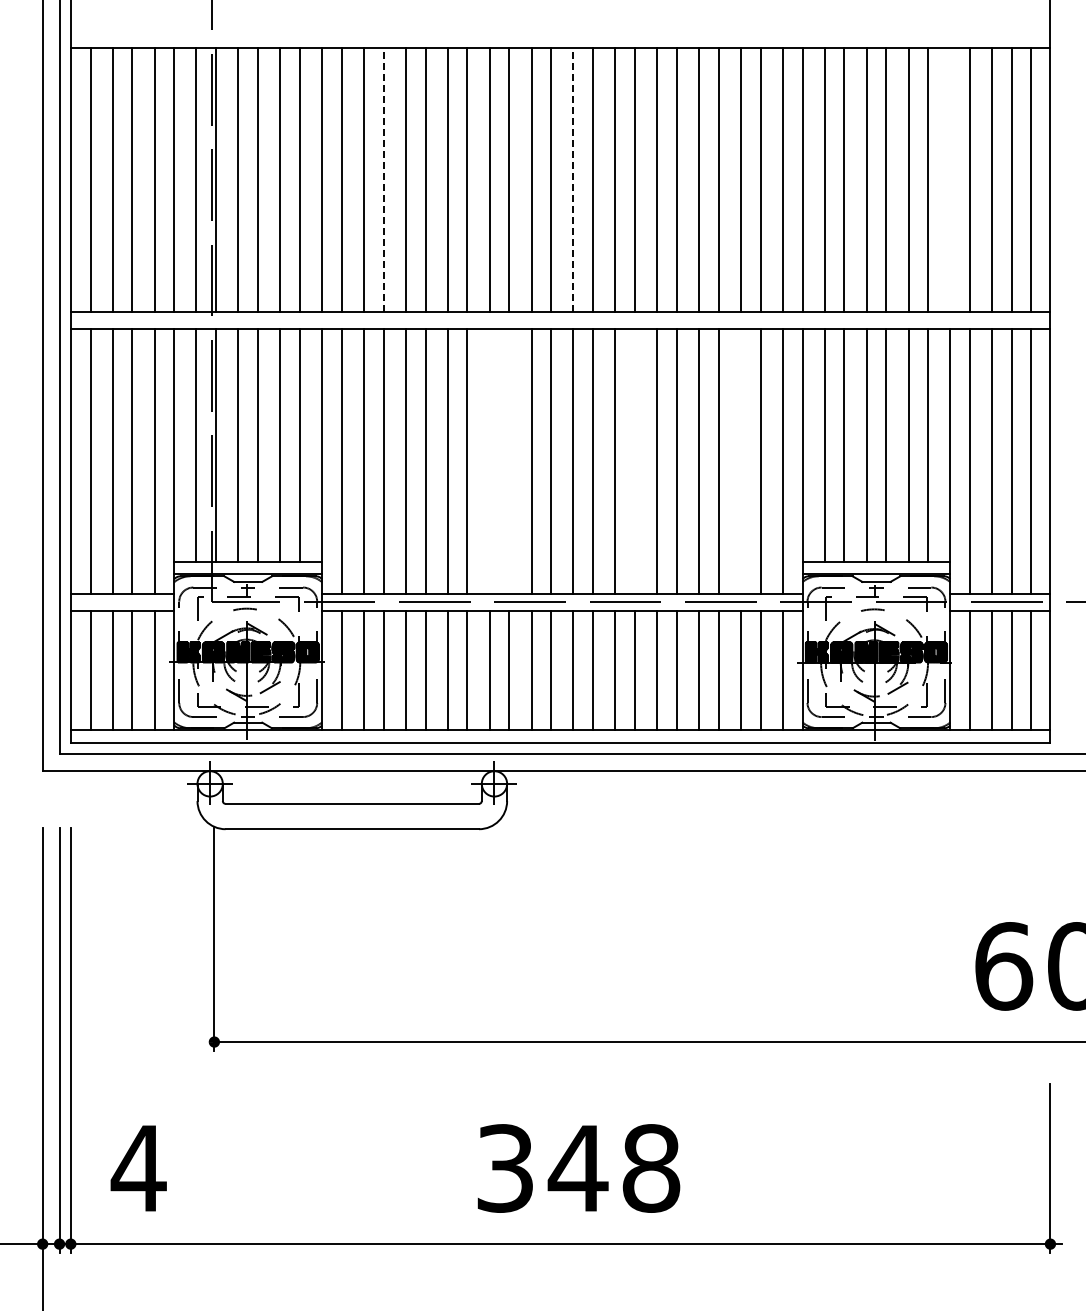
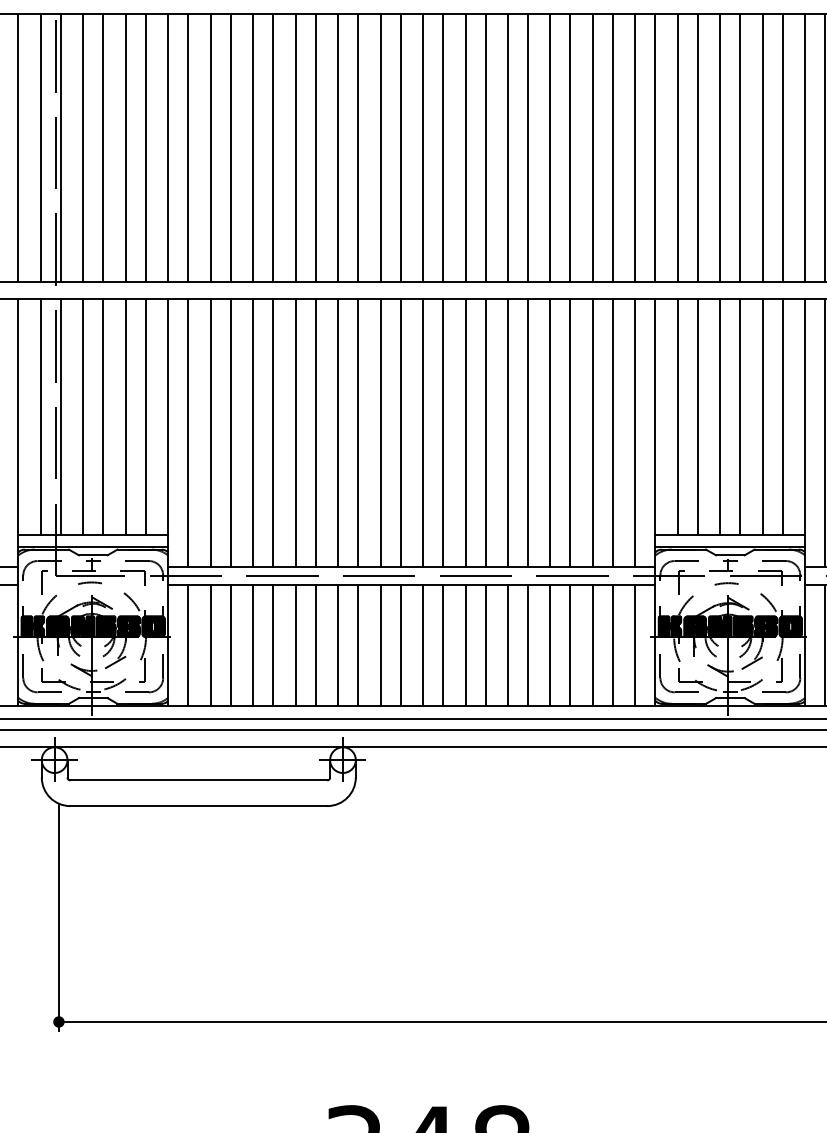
line: (383, 179) -> (230, 147), dashed -> solid
line: (573, 179) -> (423, 147), dashed -> solid
line: (950, 179) -> (805, 147), added
line: (489, 461) -> (337, 433), added
line: (509, 461) -> (358, 433), added
line: (635, 461) -> (485, 433), added
line: (740, 461) -> (592, 433), added

